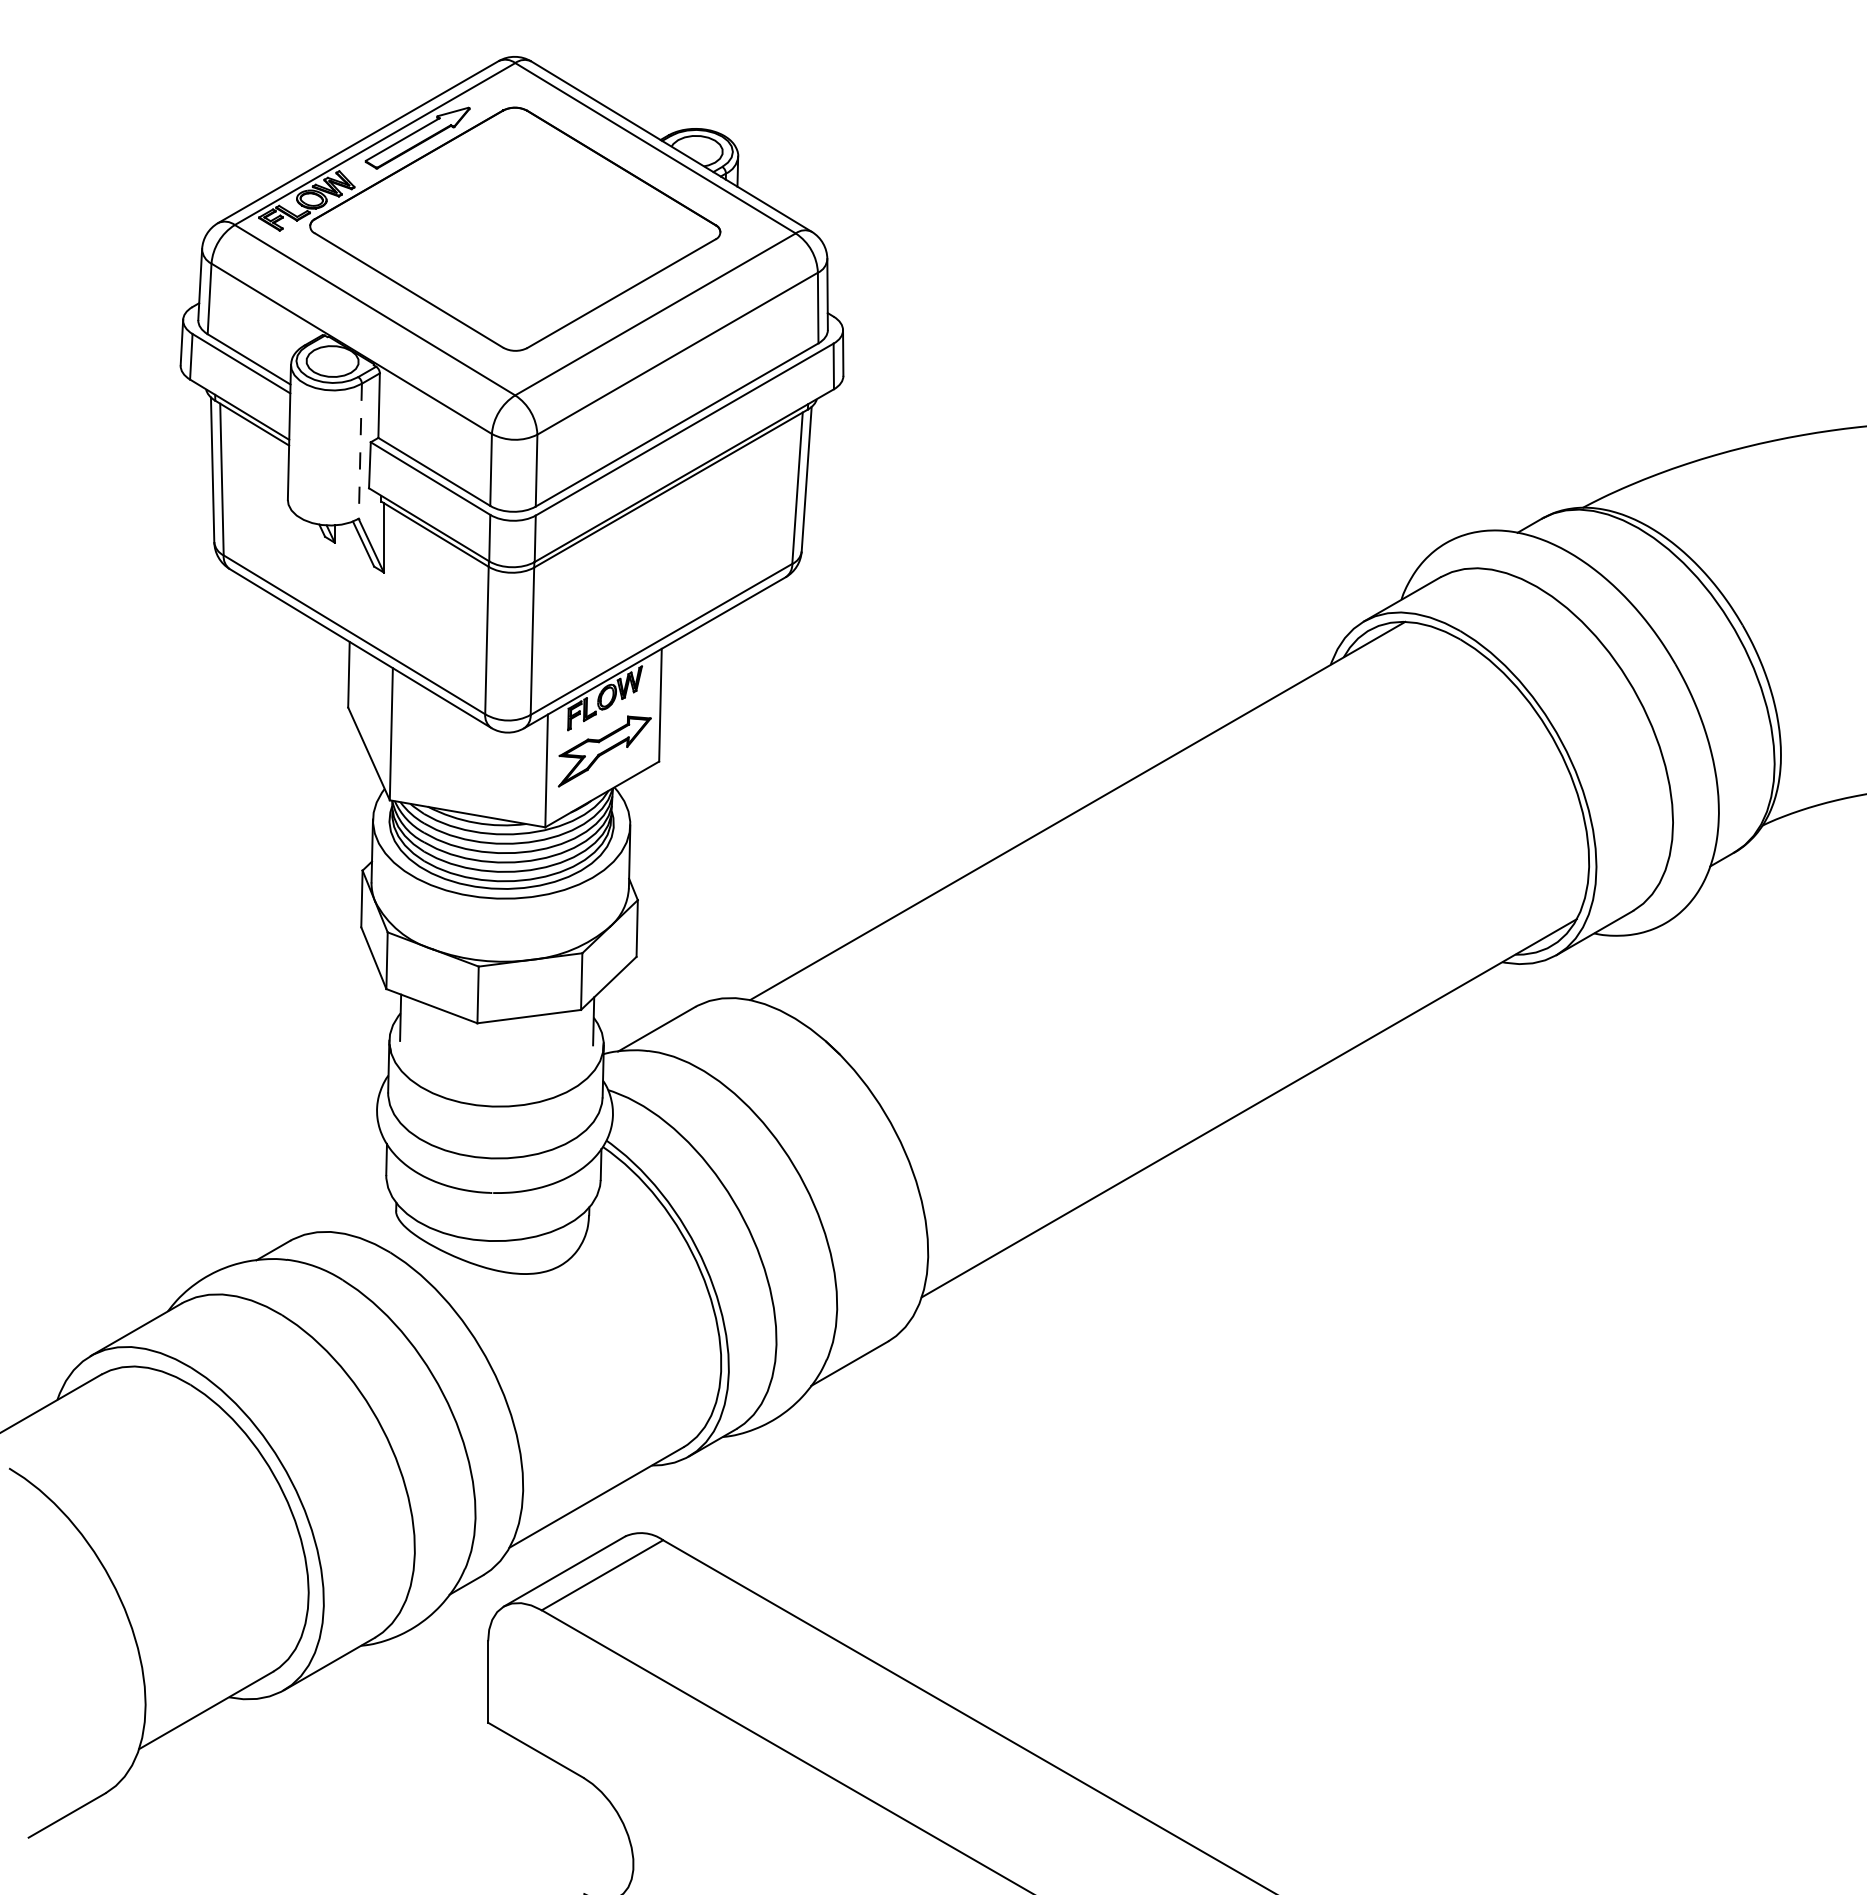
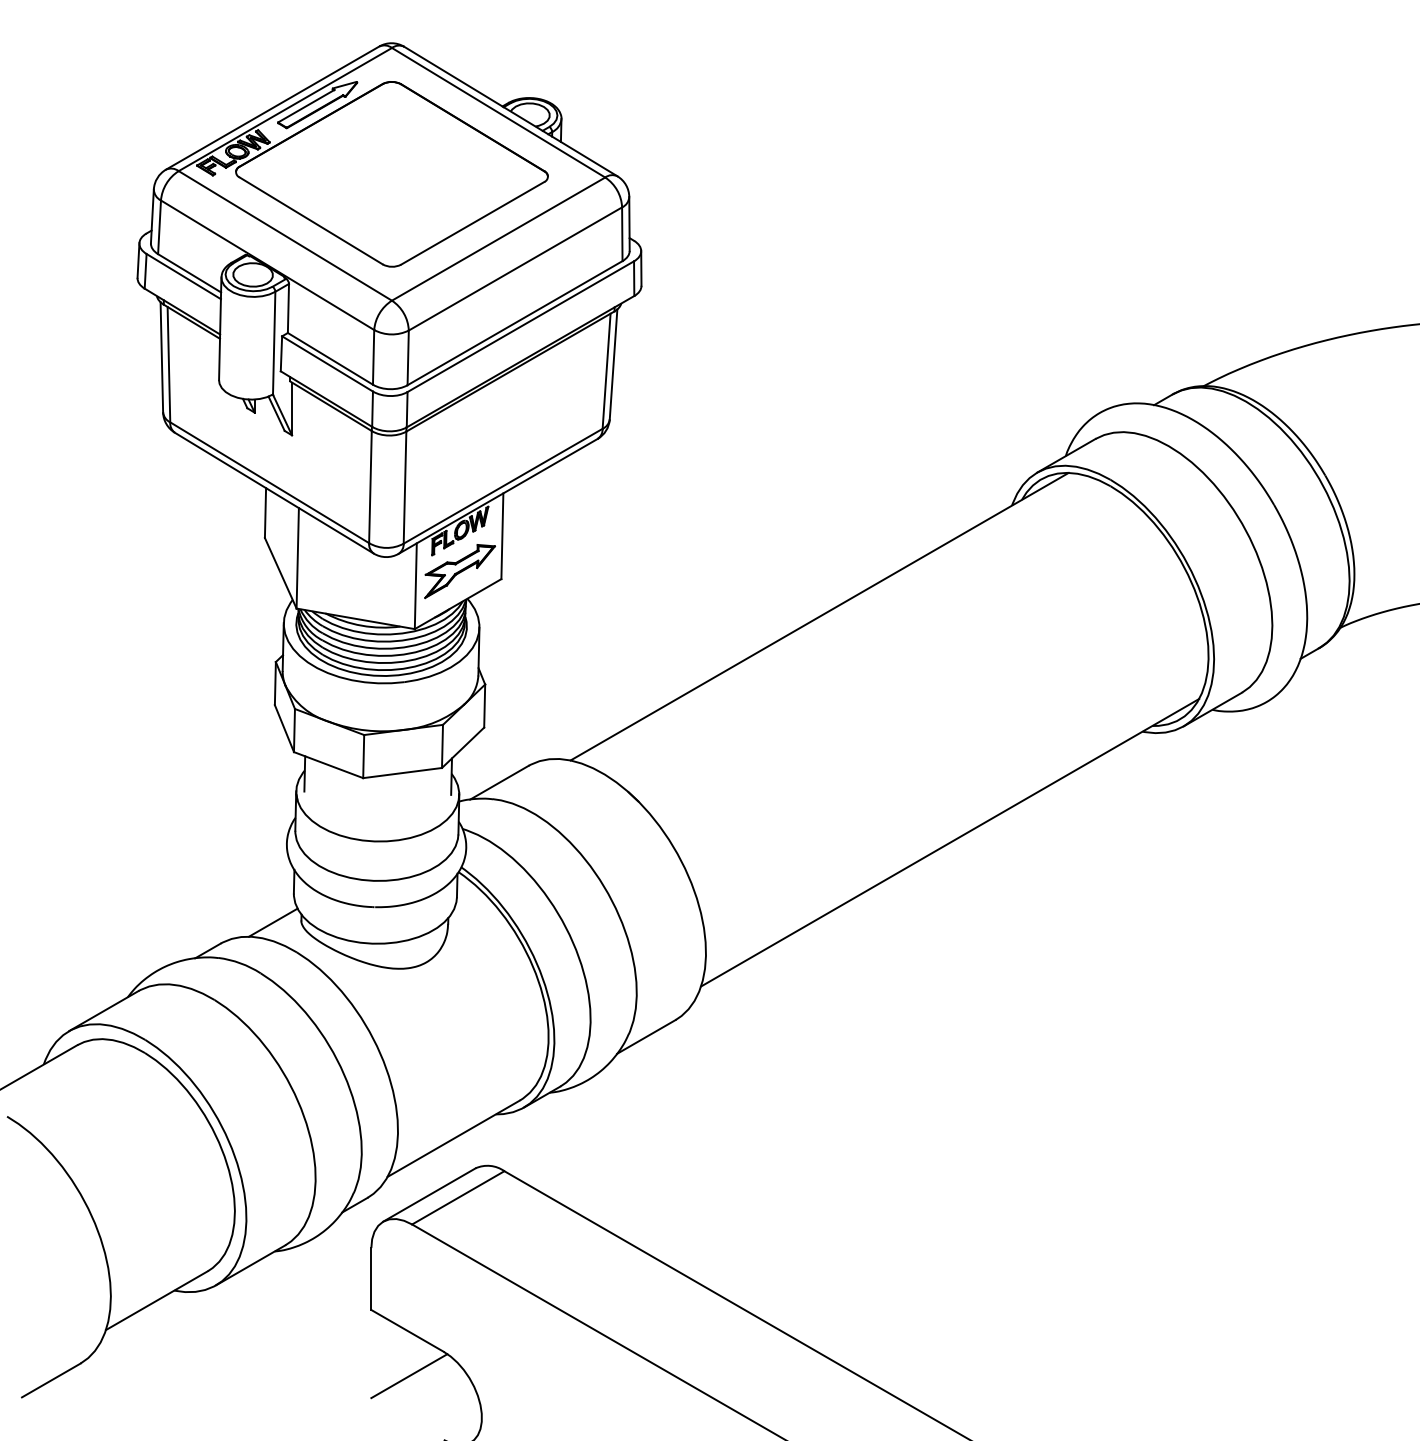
line: (360, 451) -> (274, 343), dashed -> solid
line: (359, 1212) -> (273, 922), added
line: (538, 1809) -> (409, 1375), added

